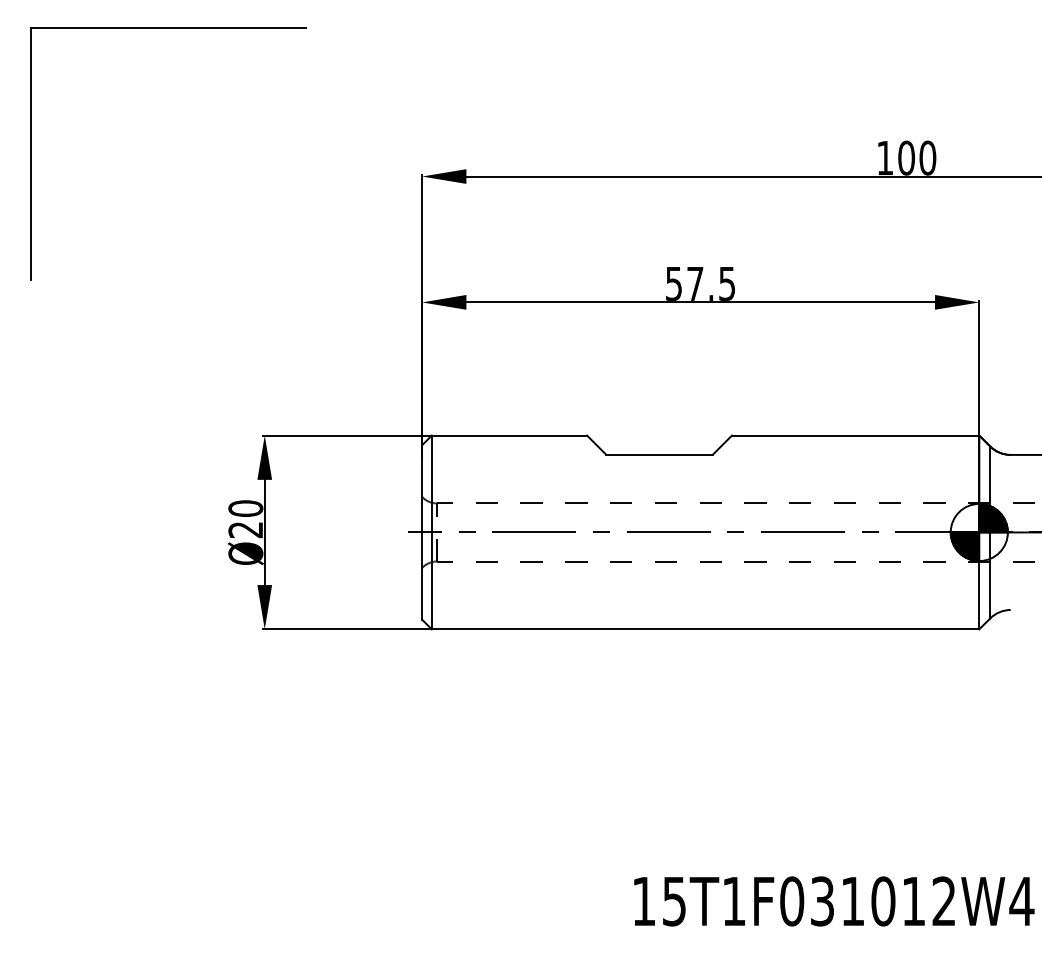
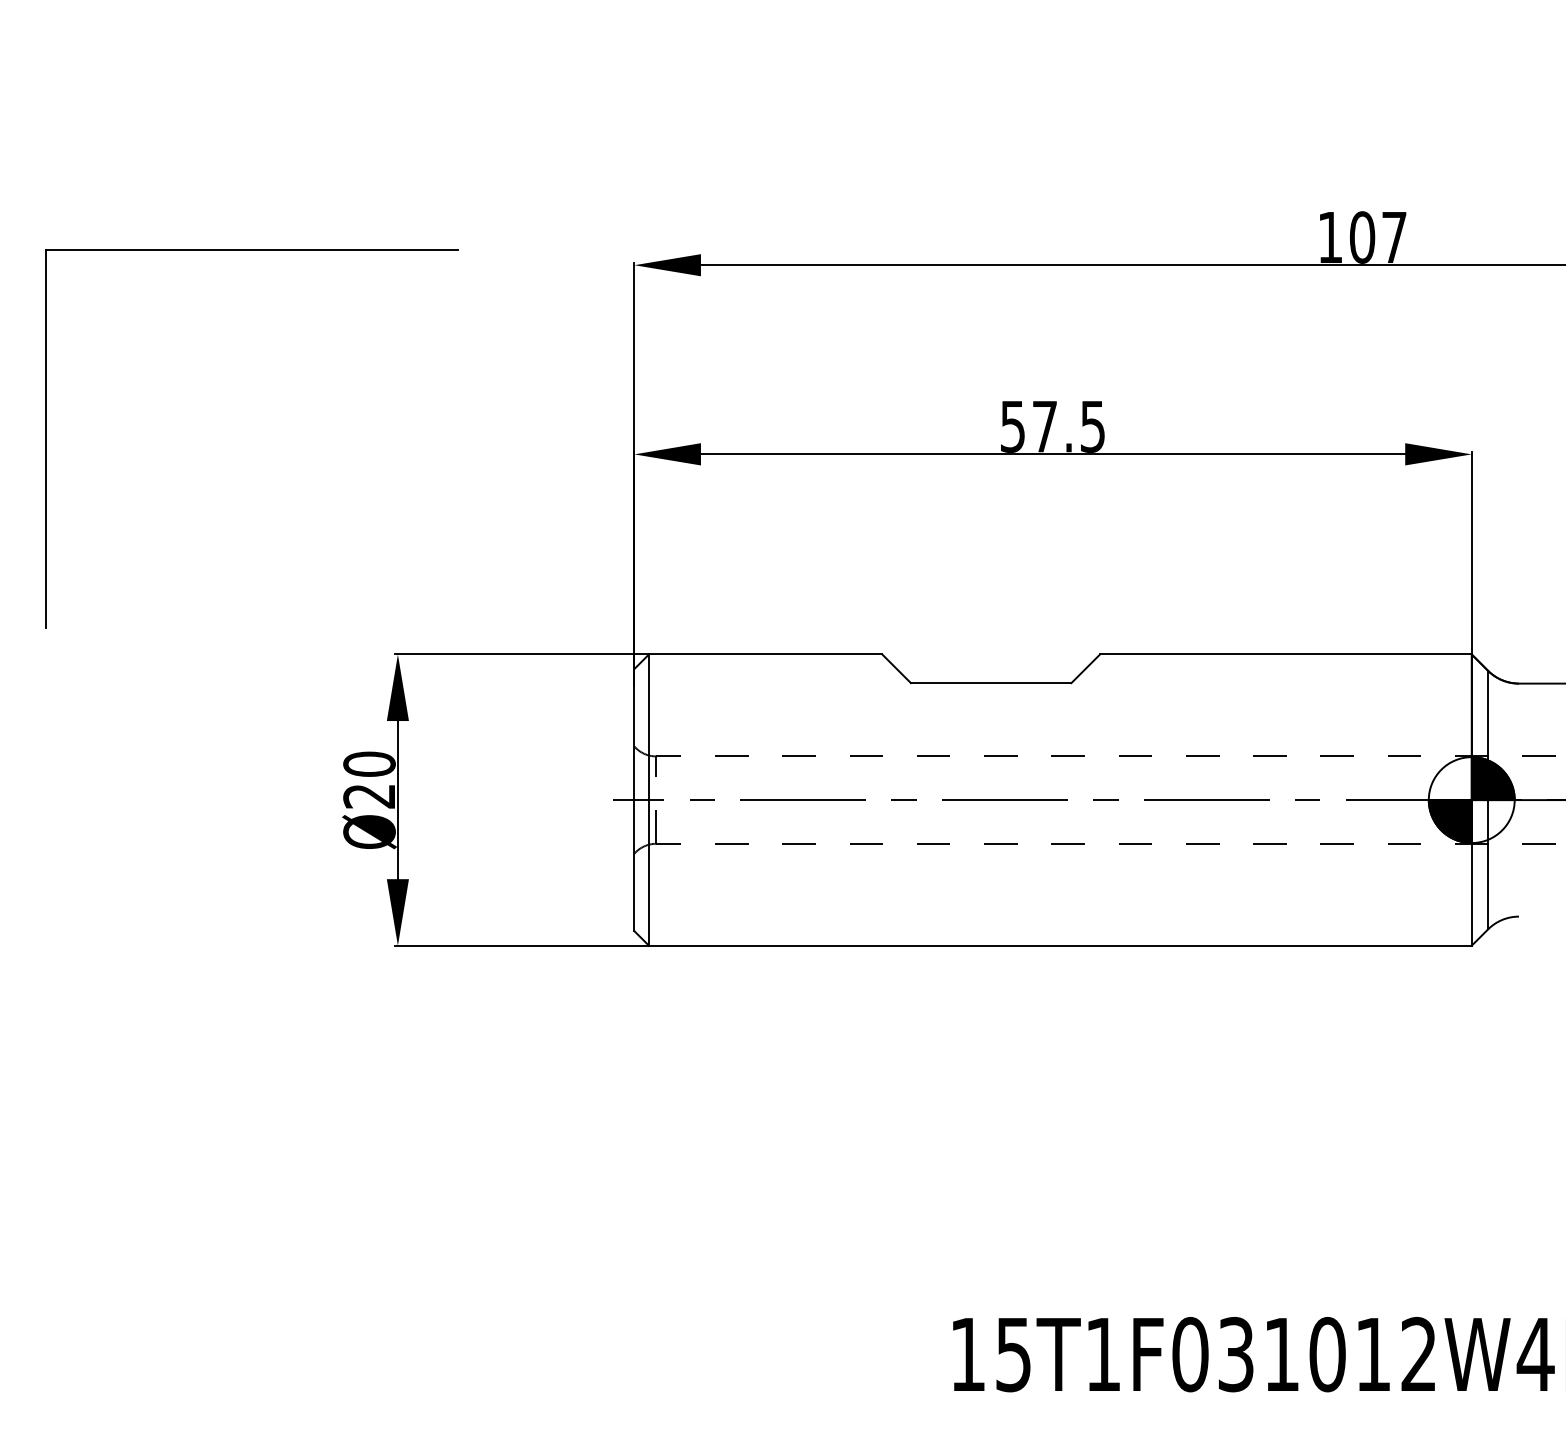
part: (168, 28) -> (251, 250), moved
text: (927, 157) -> (1393, 236), 100 -> 107

